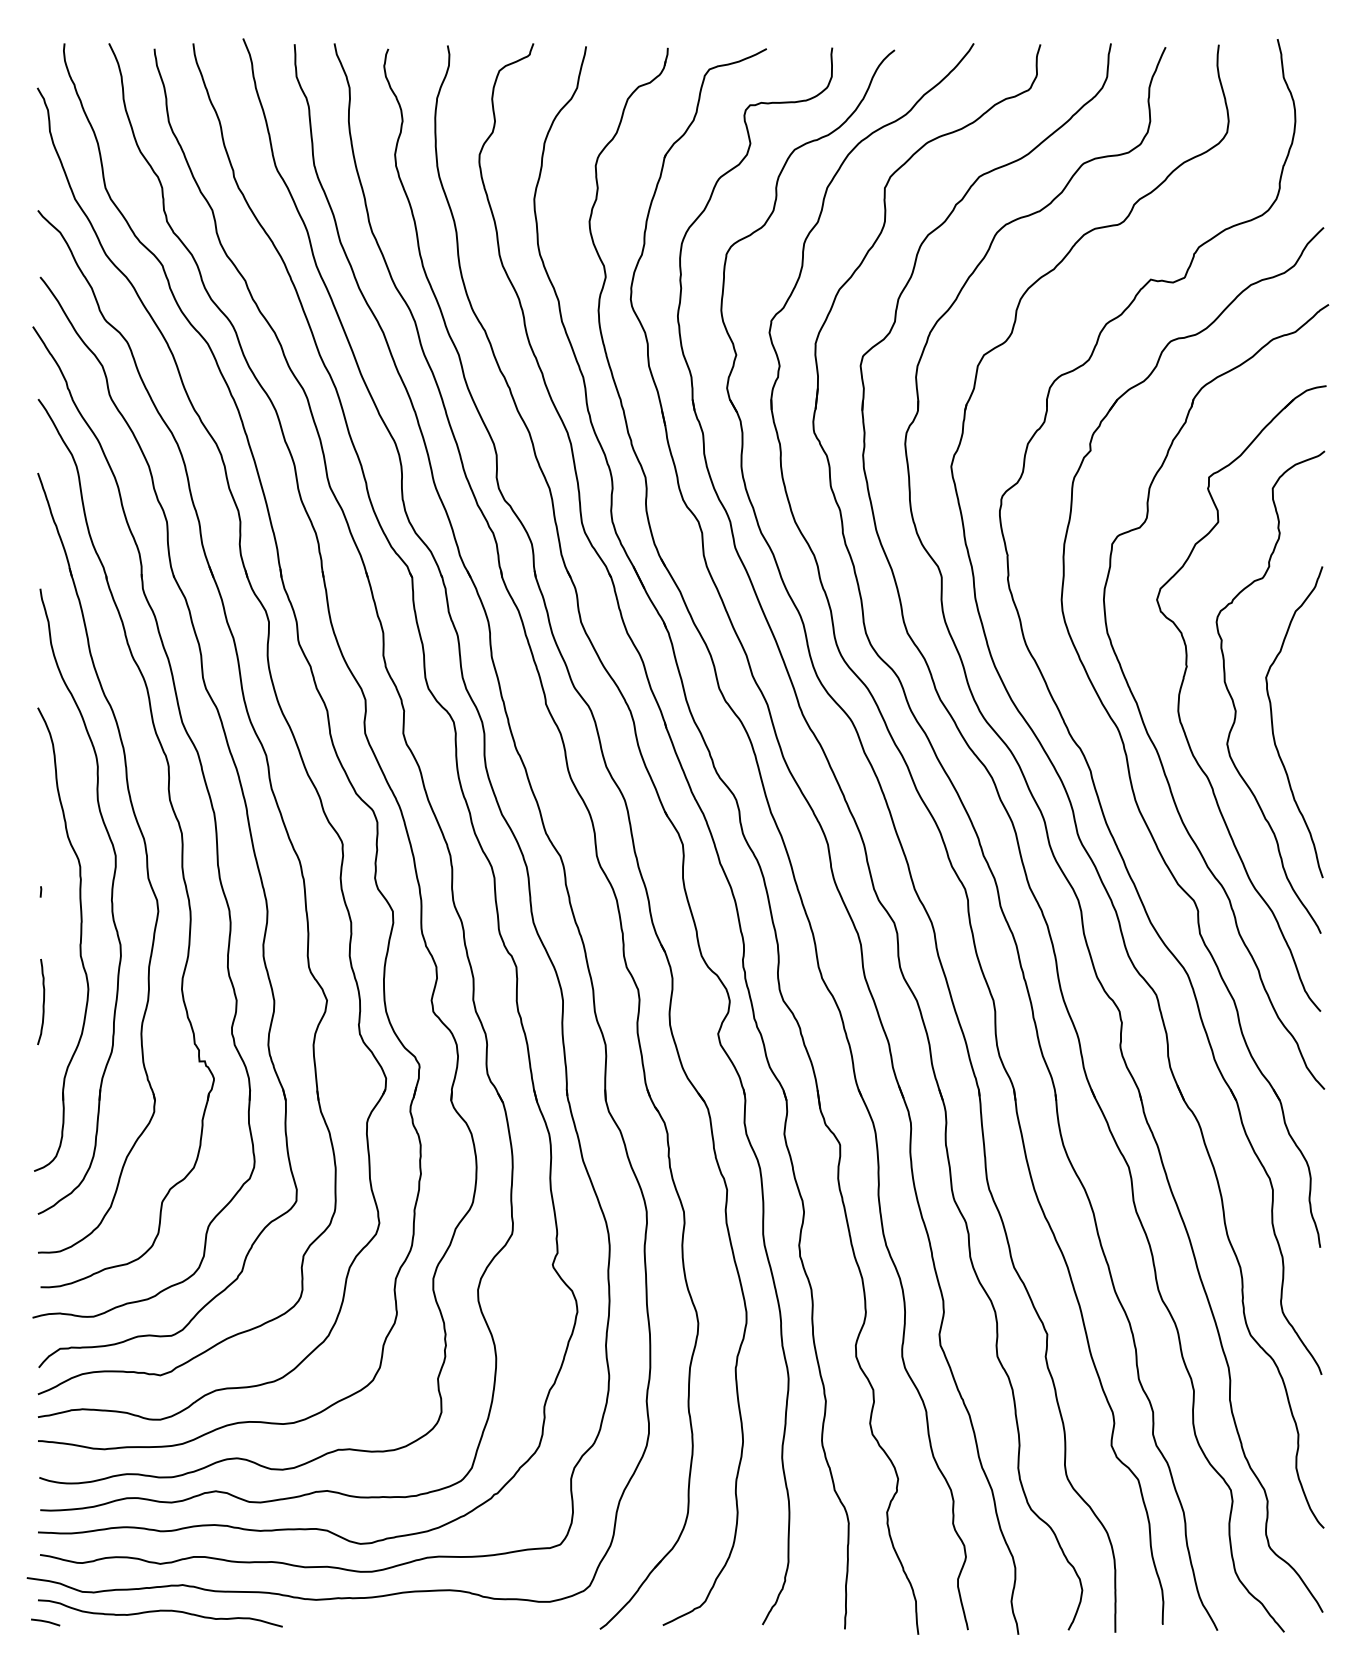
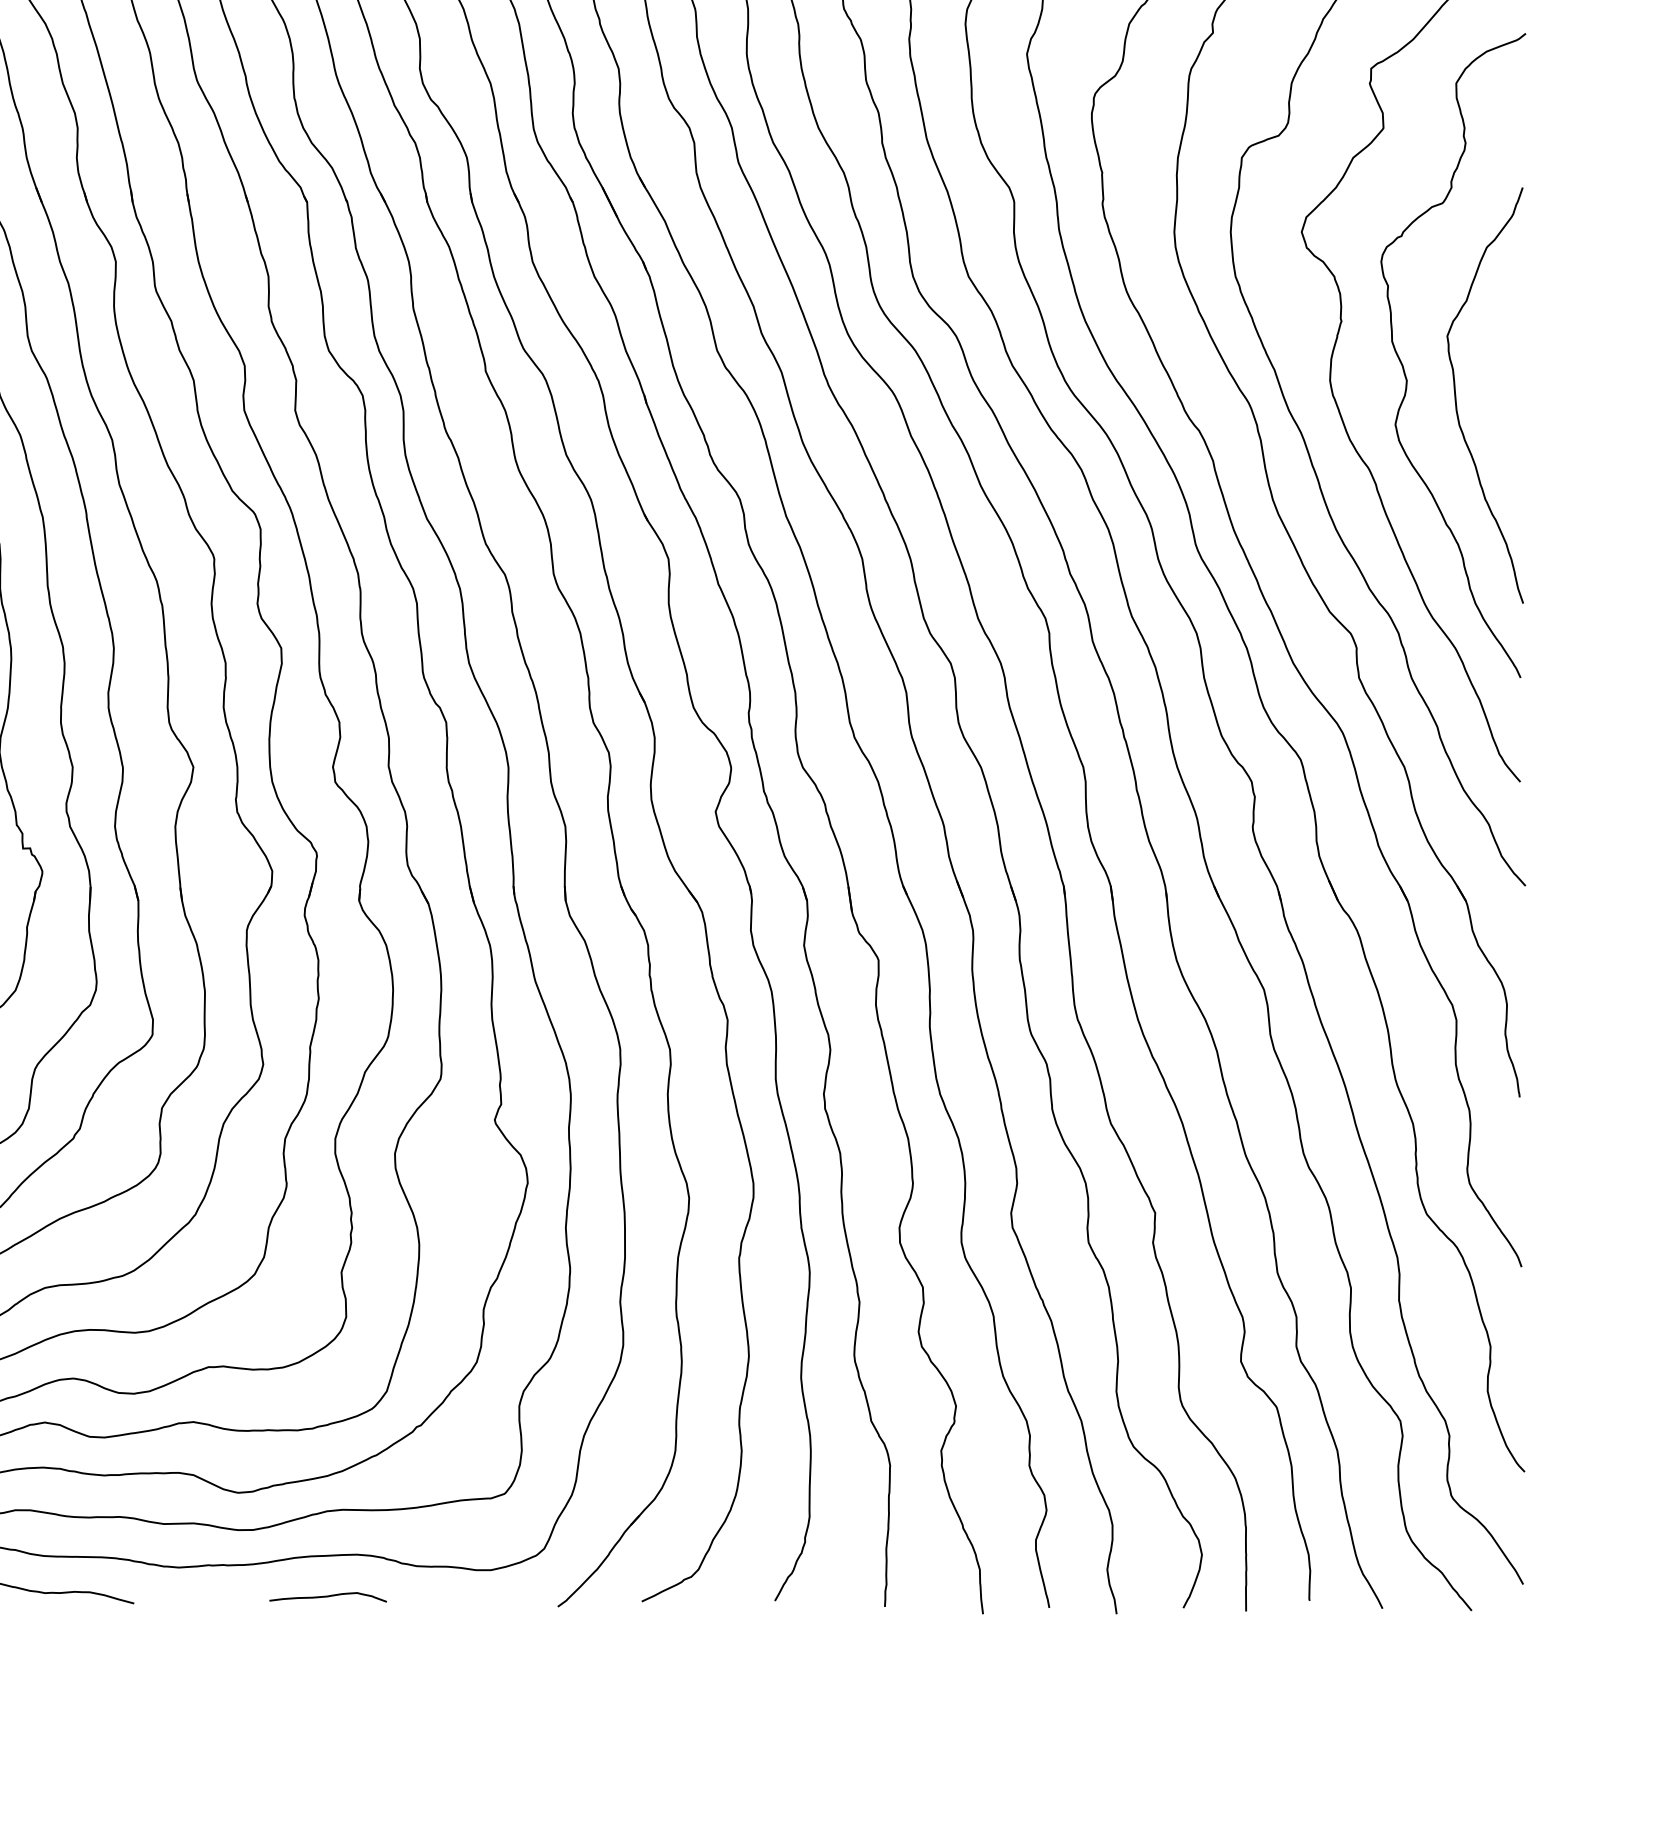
curve: (427, 1622) -> (327, 1597), added

